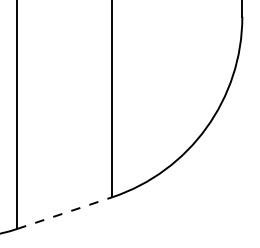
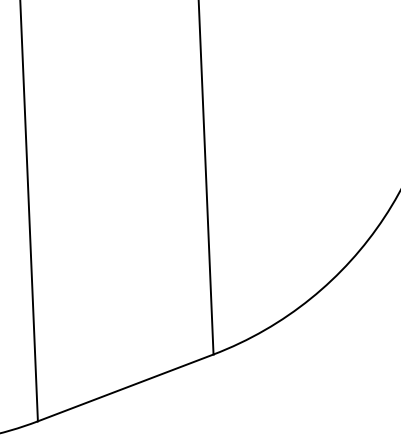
line: (65, 212) -> (127, 386), dashed -> solid

